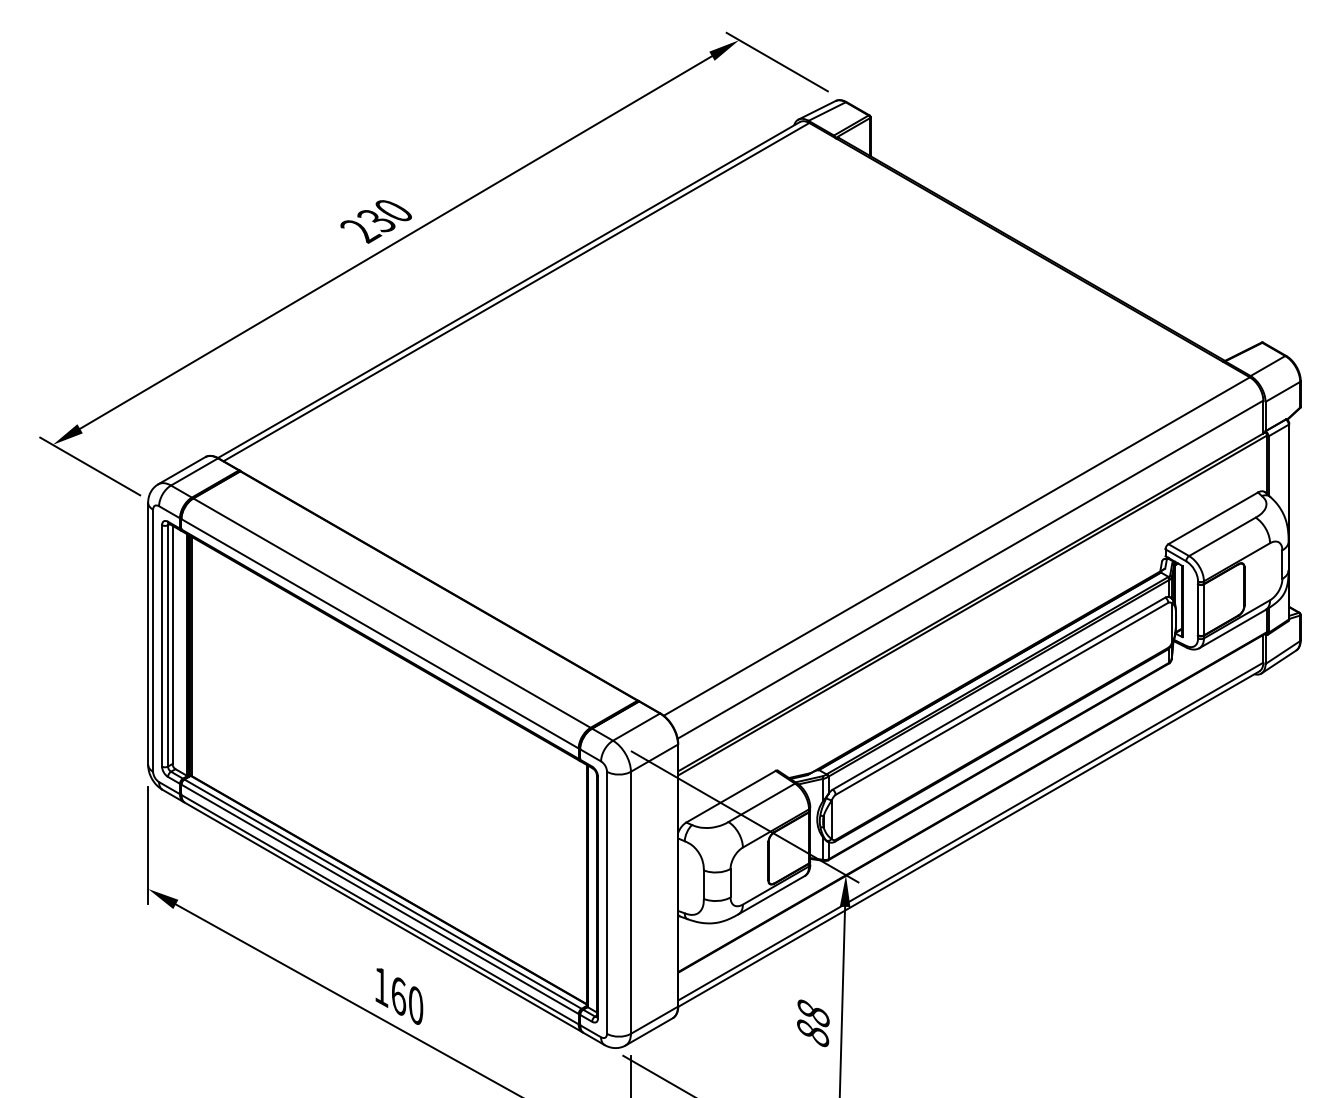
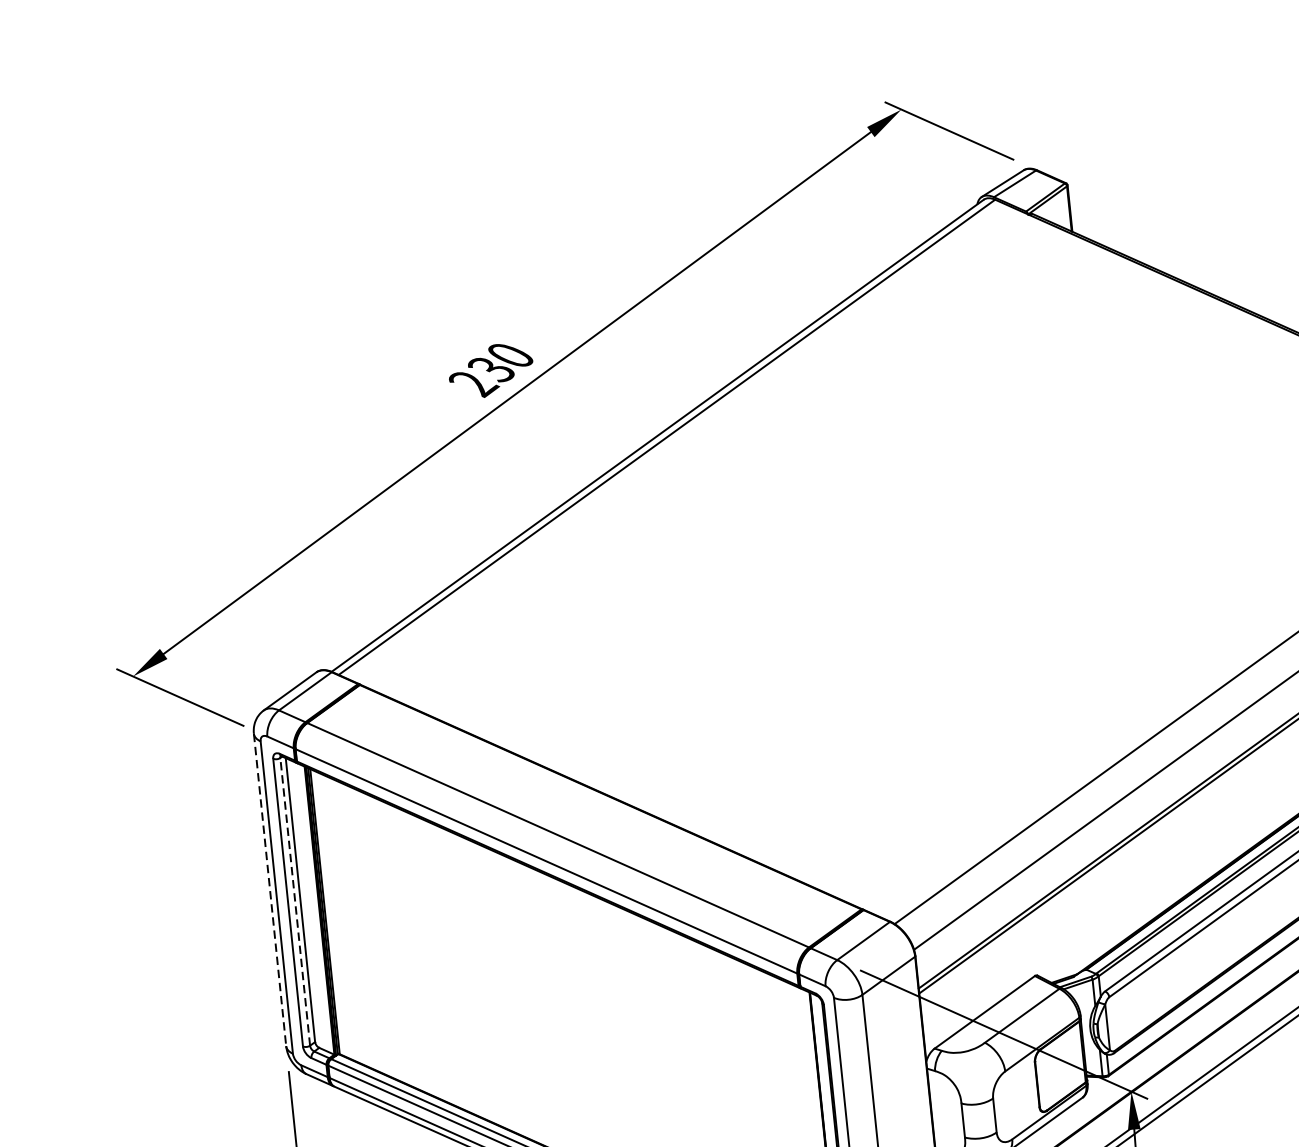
line: (148, 634) -> (270, 890), solid -> dashed
line: (168, 645) -> (295, 901), solid -> dashed

